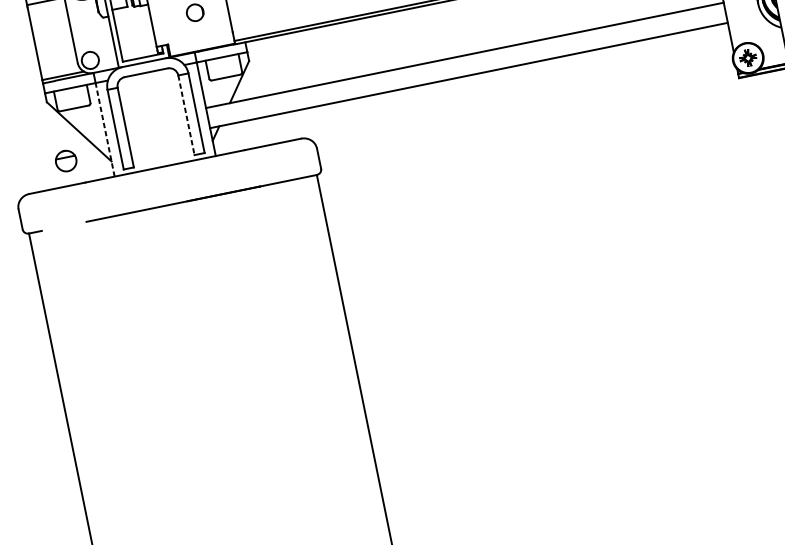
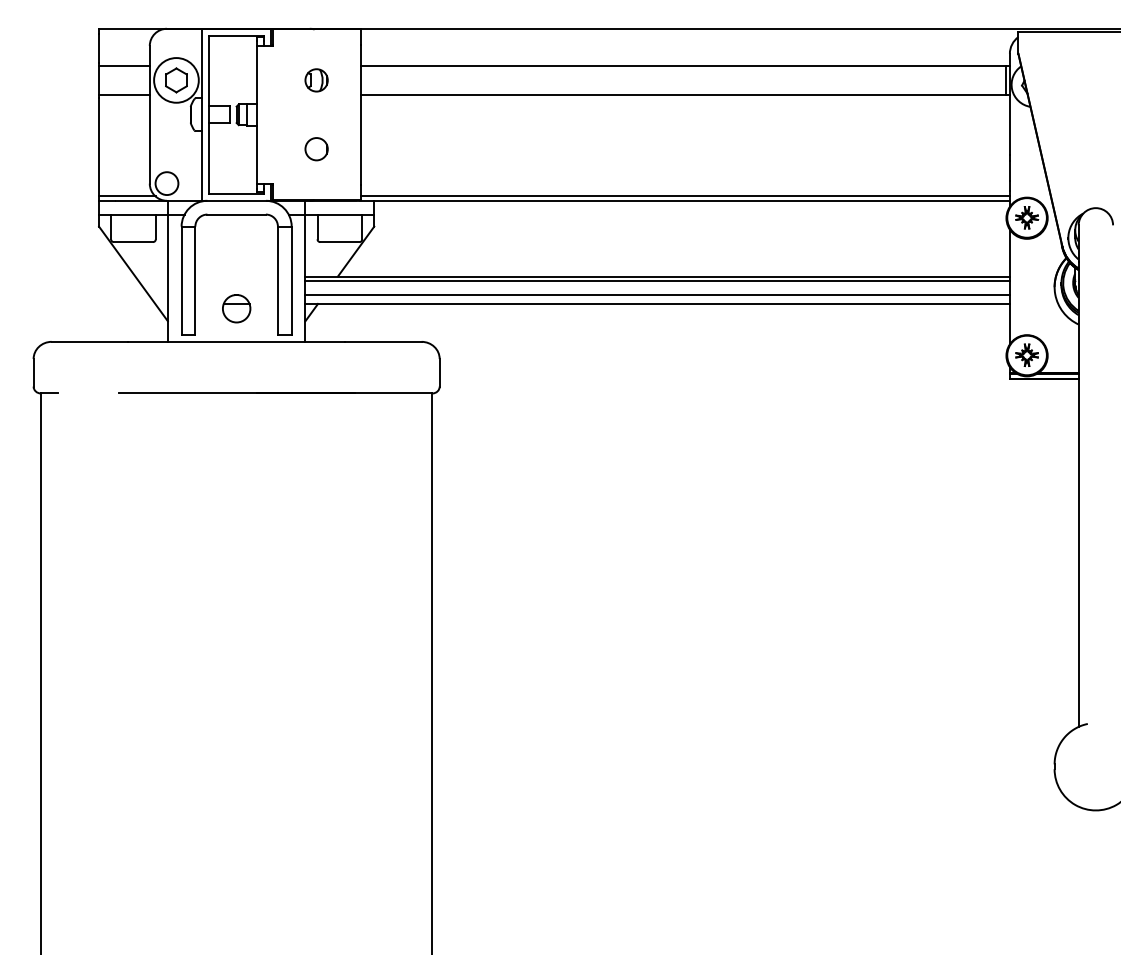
line: (465, 59) -> (657, 281), added
line: (467, 69) -> (657, 295), added
line: (186, 115) -> (277, 281), dashed -> solid
line: (104, 130) -> (167, 278), dashed -> solid
part: (66, 160) -> (236, 308), moved

